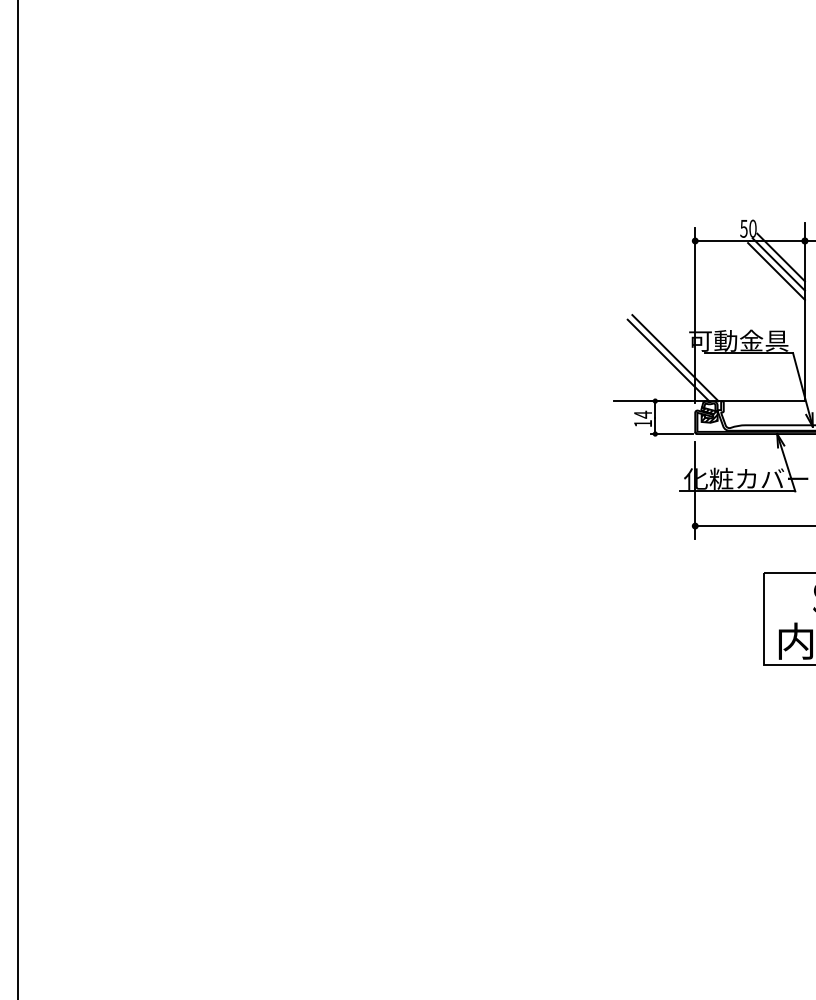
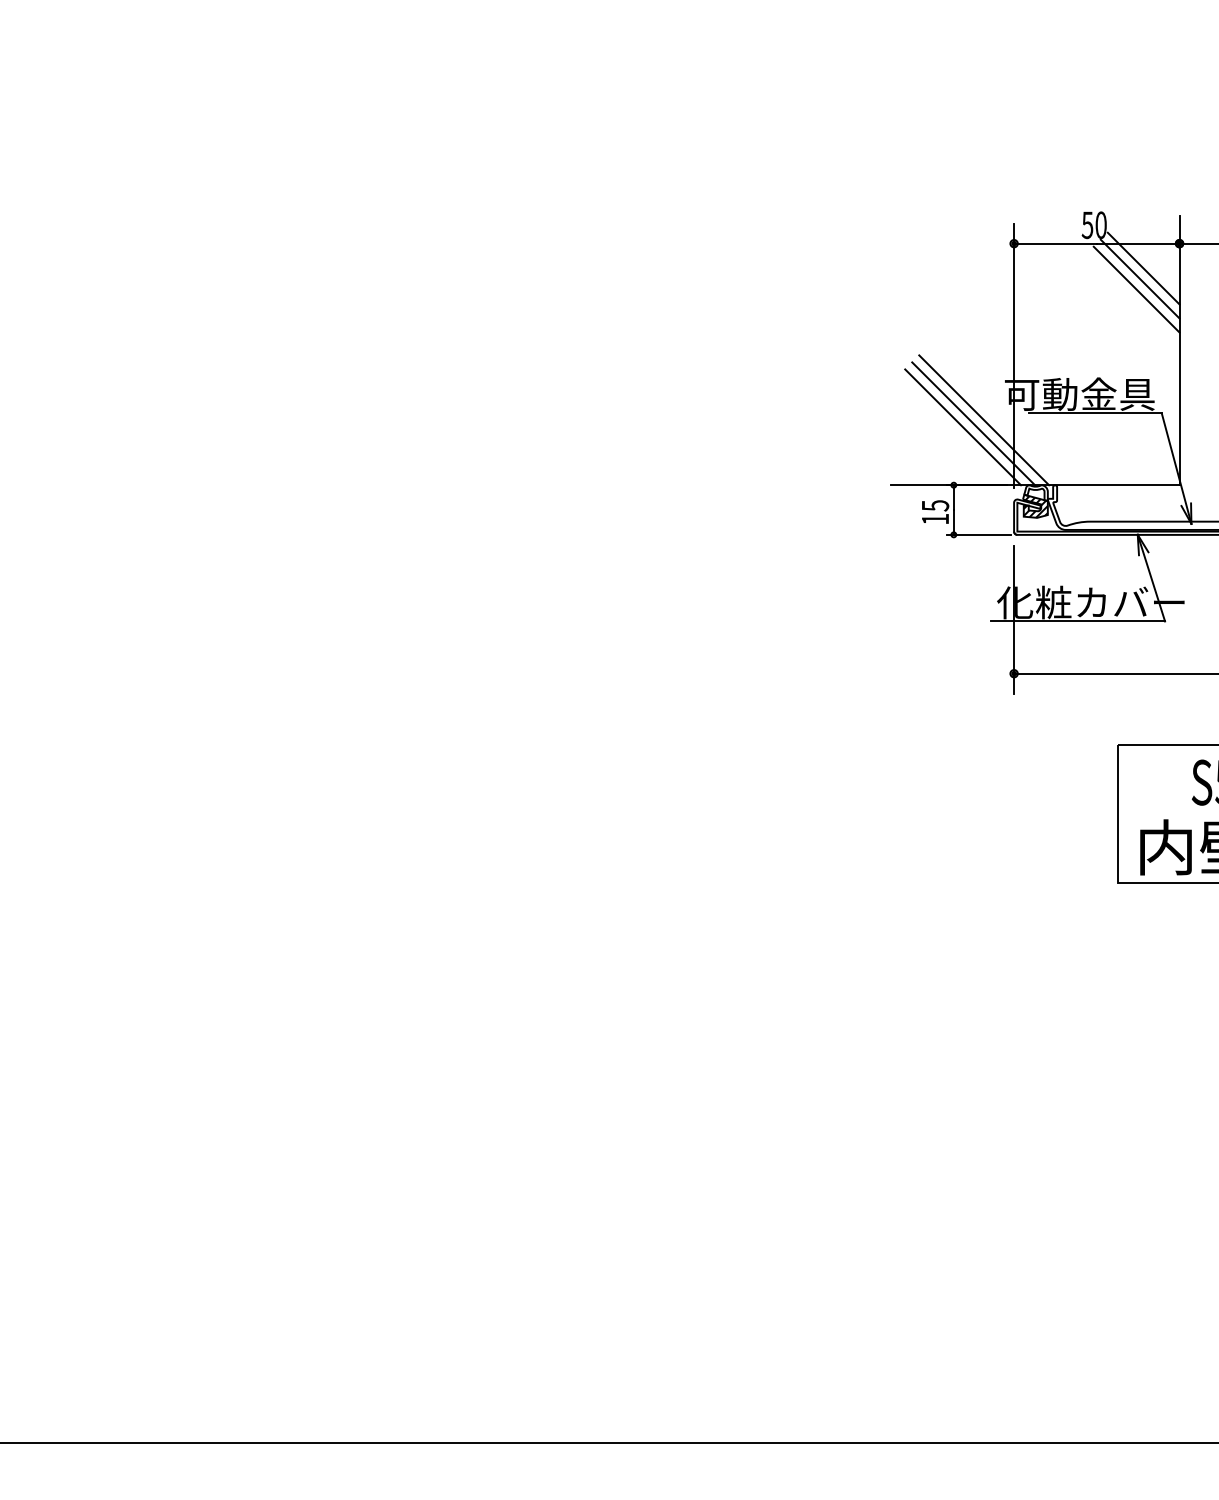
line: (661, 362) -> (963, 426), added
text: (643, 414) -> (936, 505), 14 -> 15

